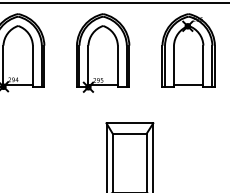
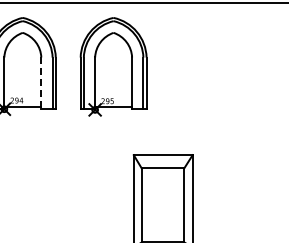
part: (188, 50) -> (236, 63), removed
part: (103, 52) -> (113, 66), moved
line: (33, 66) -> (41, 83), solid -> dashed

